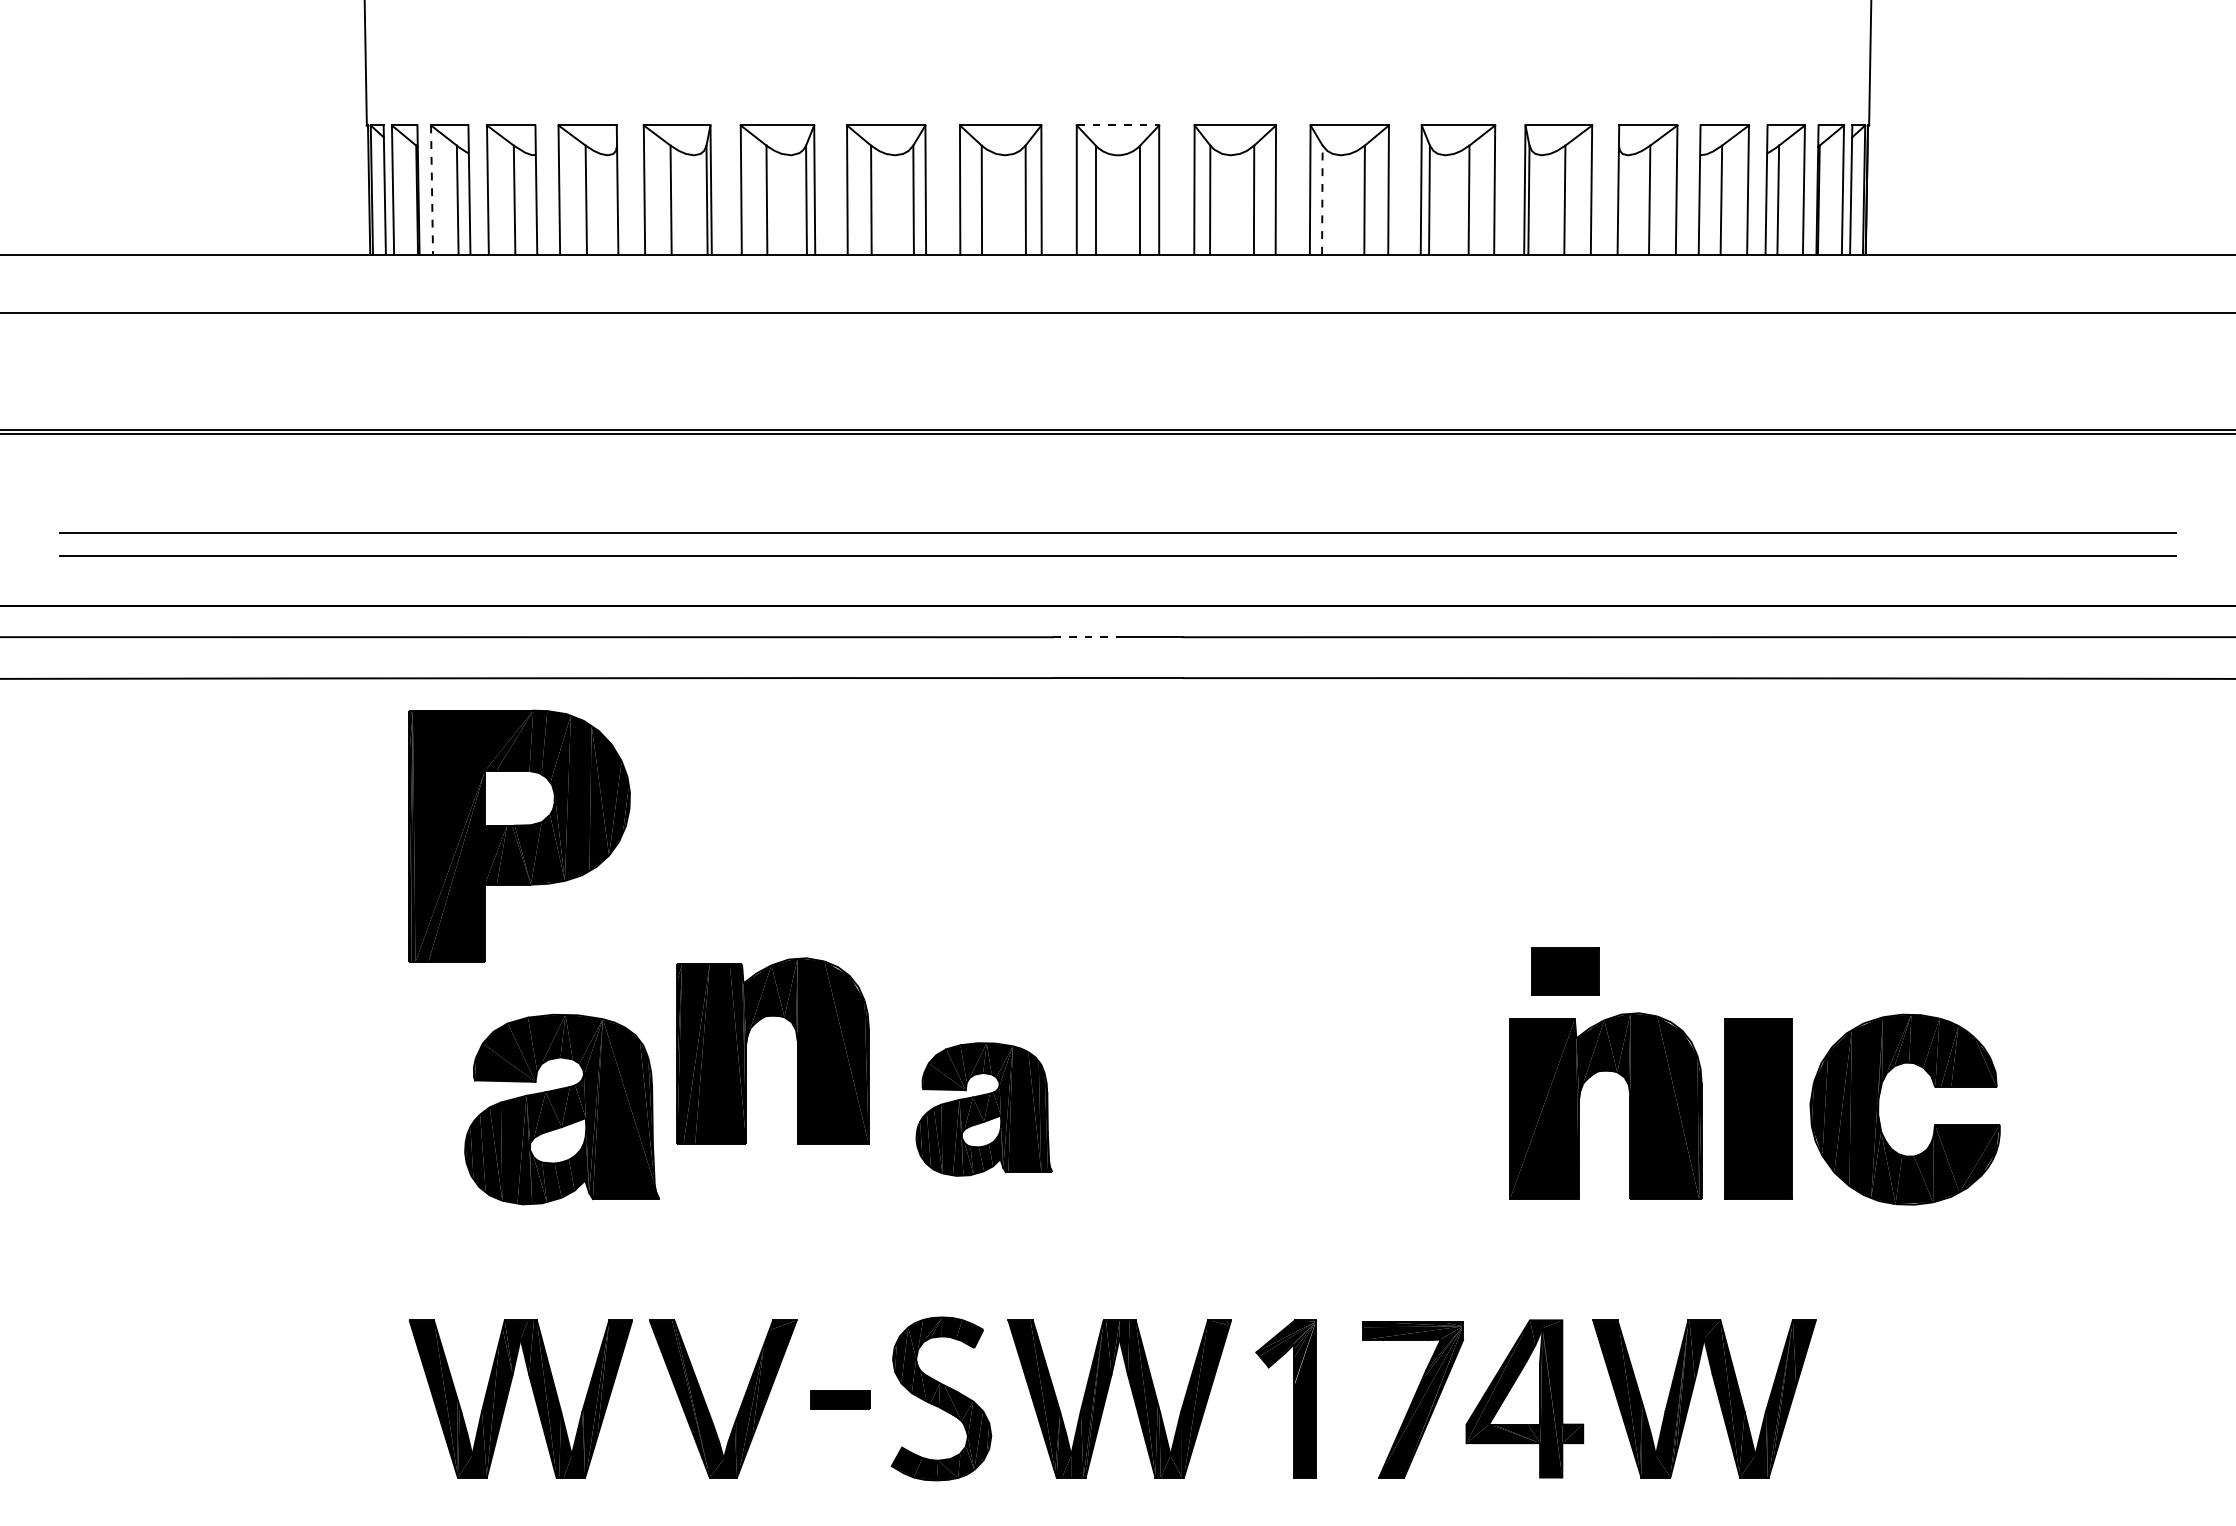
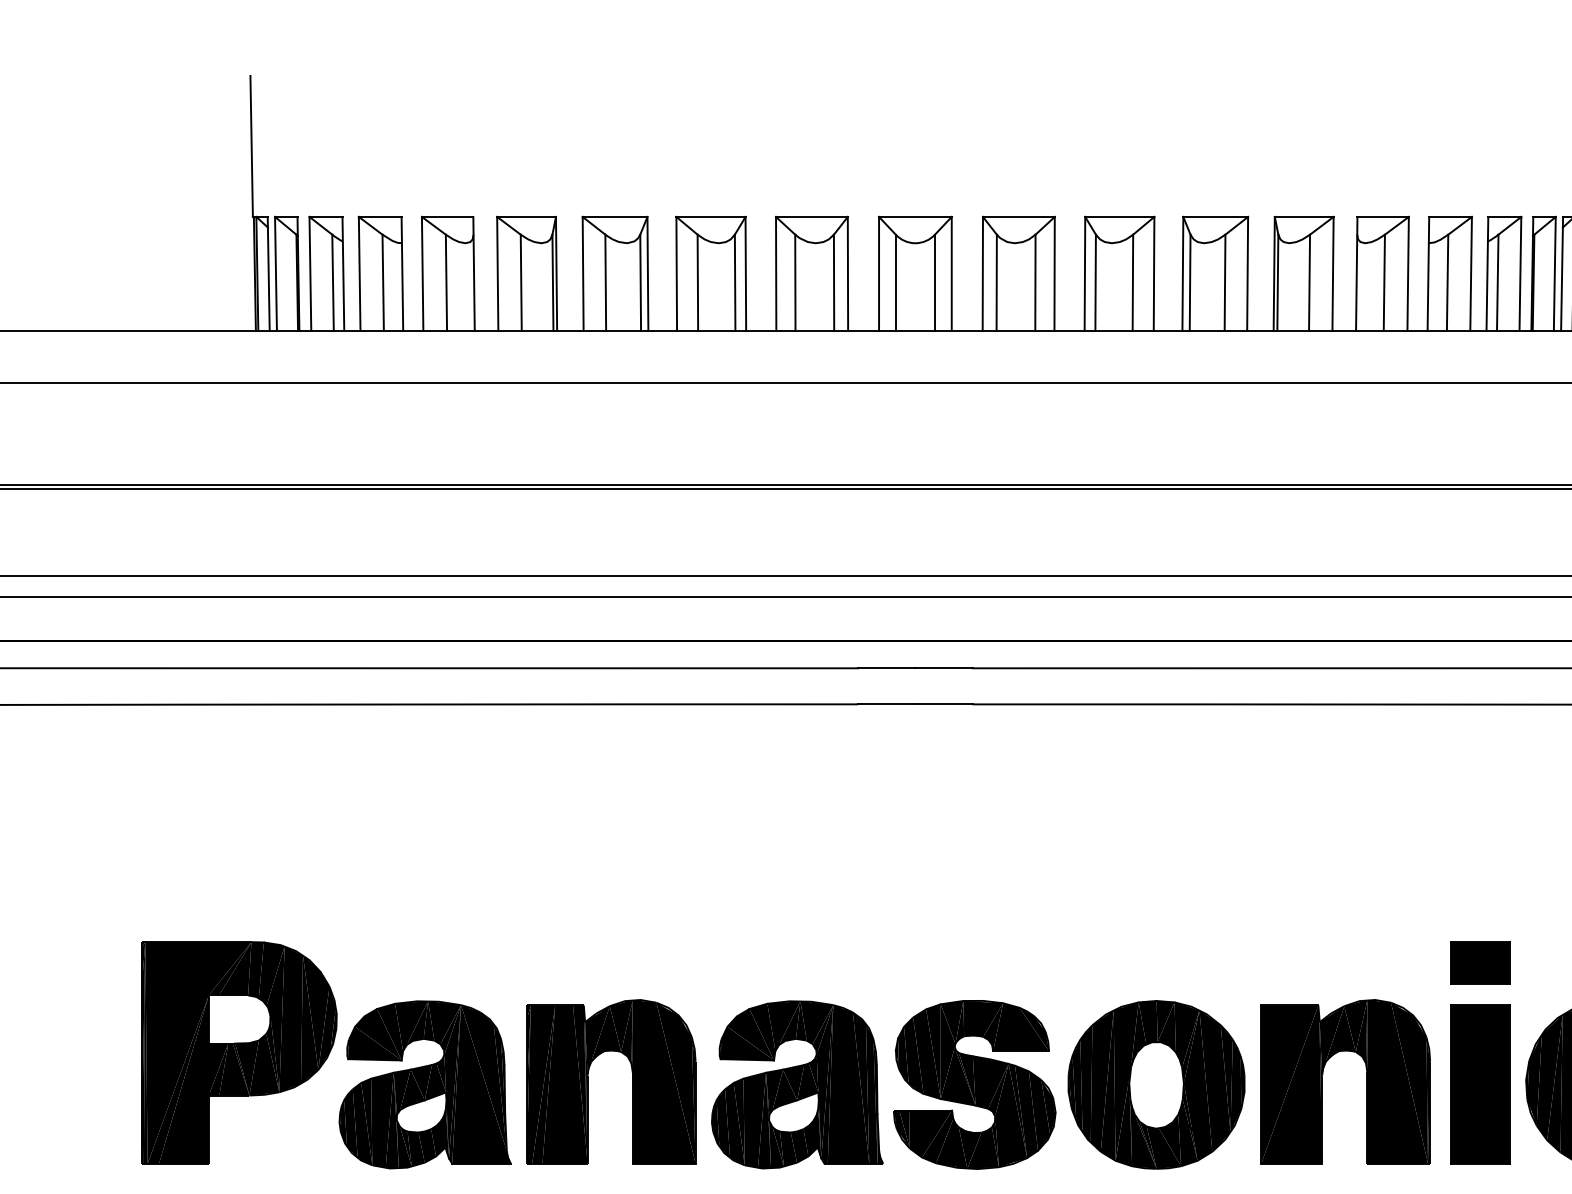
line: (1118, 125) -> (915, 216), dashed -> solid
line: (432, 190) -> (310, 274), dashed -> solid
line: (1322, 200) -> (1095, 283), dashed -> solid
line: (1086, 637) -> (887, 668), dashed -> solid
part: (519, 835) -> (239, 1052), moved
part: (1565, 971) -> (1480, 963), moved
part: (797, 1050) -> (632, 1081), moved
part: (984, 1109) -> (797, 1084), size x1.43
part: (1185, 1109) -> (974, 1084), added
part: (1390, 1109) -> (1155, 1084), added

